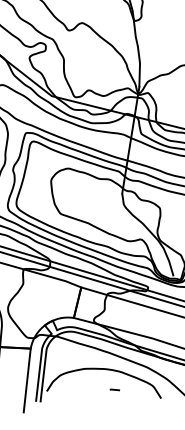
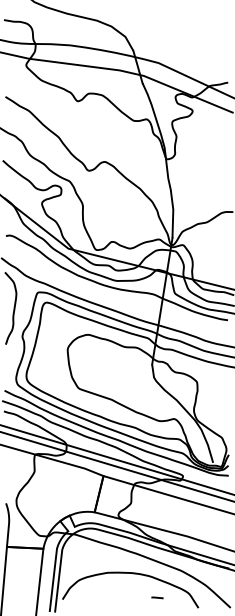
line: (114, 389) -> (157, 597), moved

